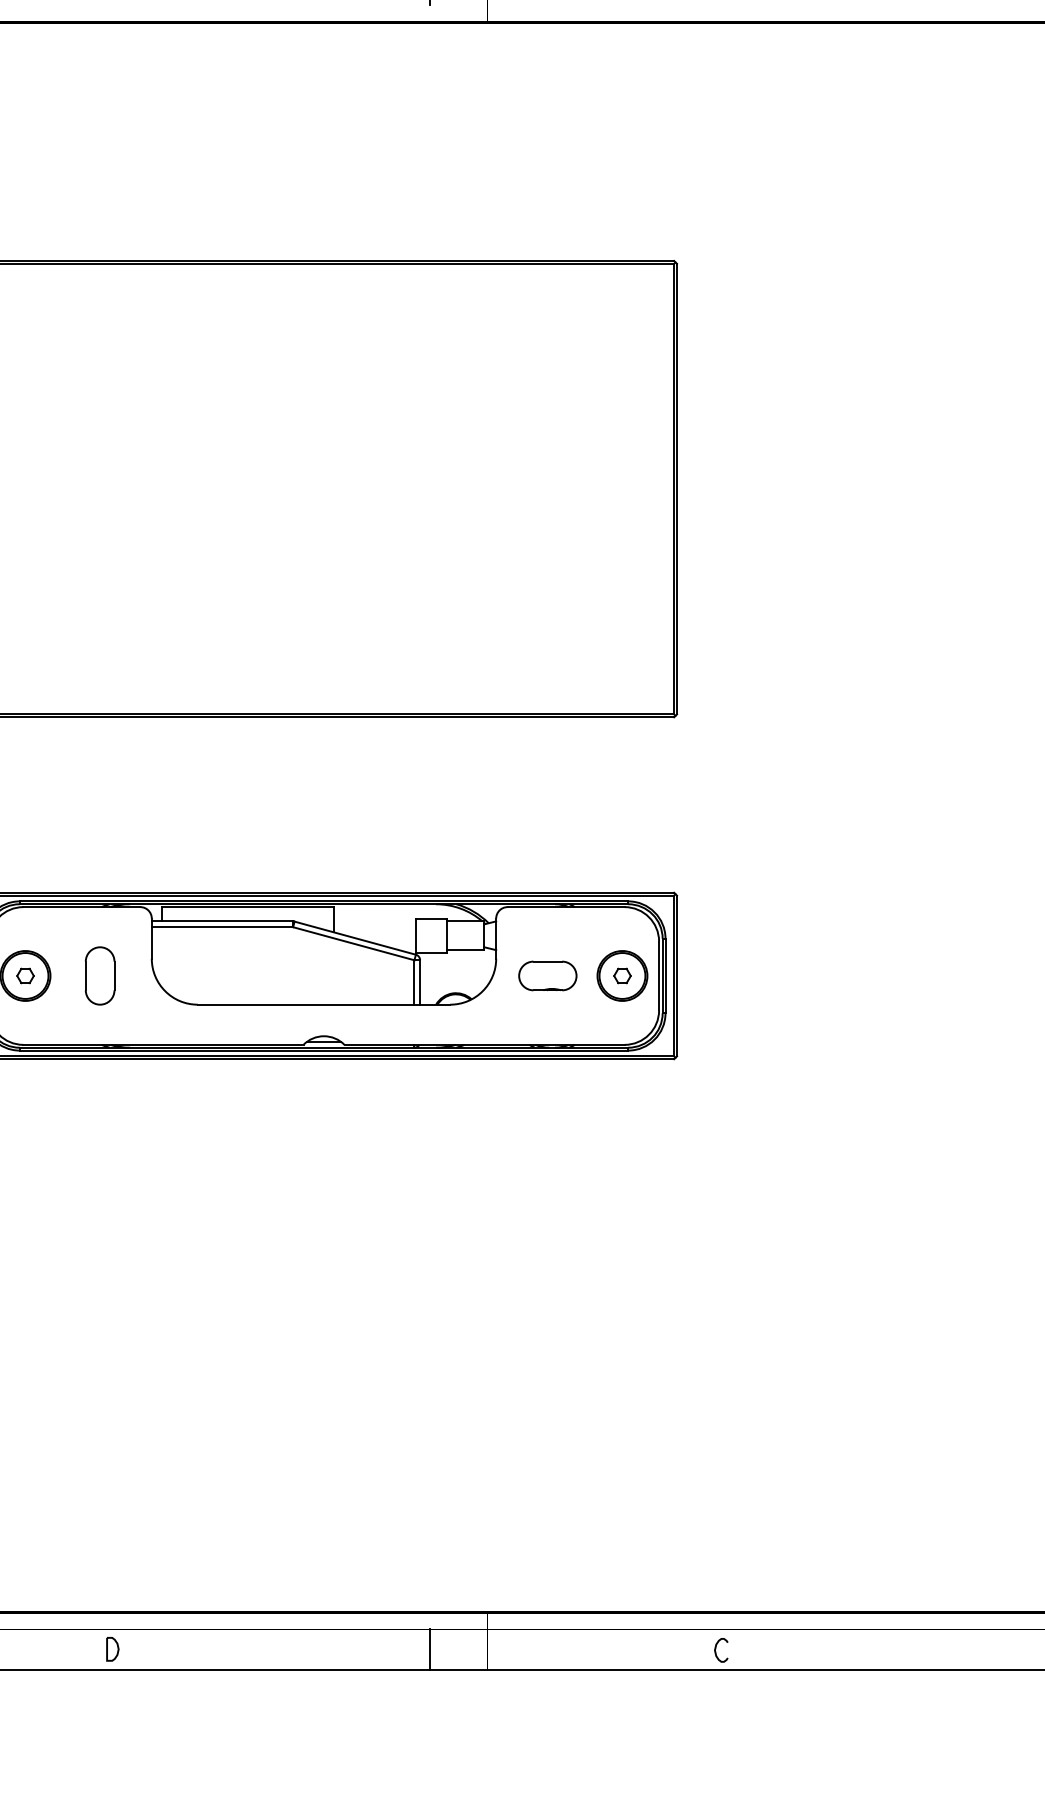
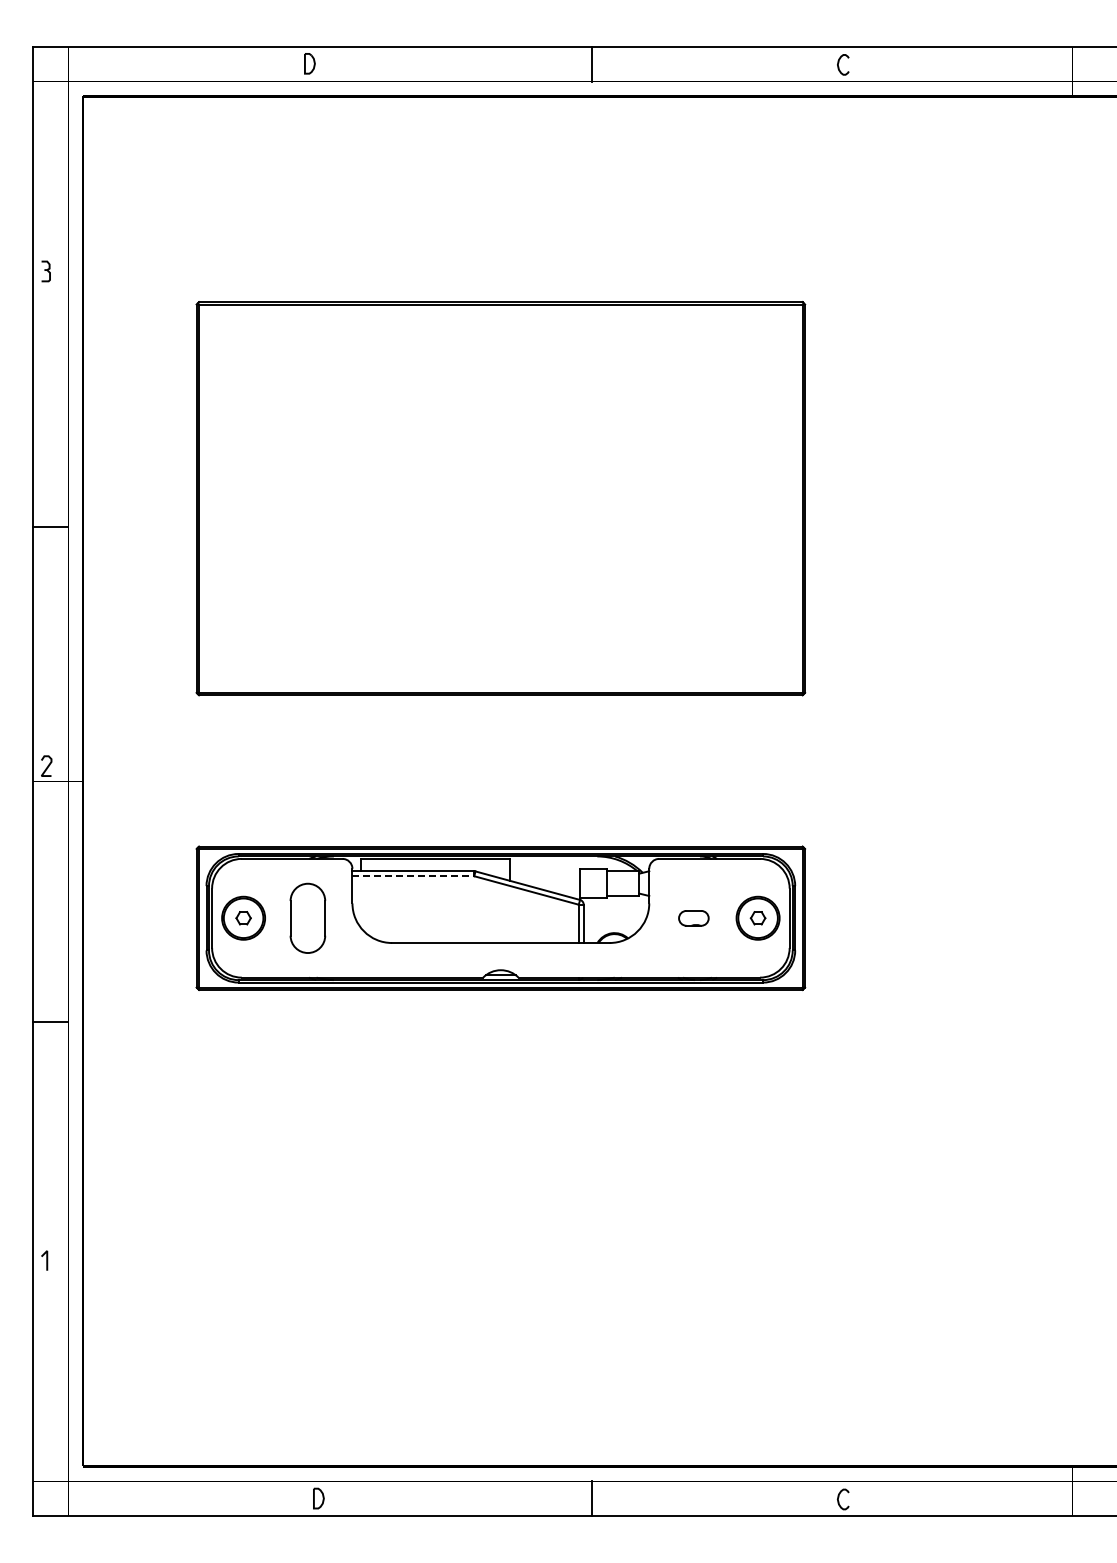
line: (222, 927) -> (413, 876), solid -> dashed
part: (99, 975) -> (307, 917), size x1.4
part: (547, 976) -> (693, 918), size x0.6

